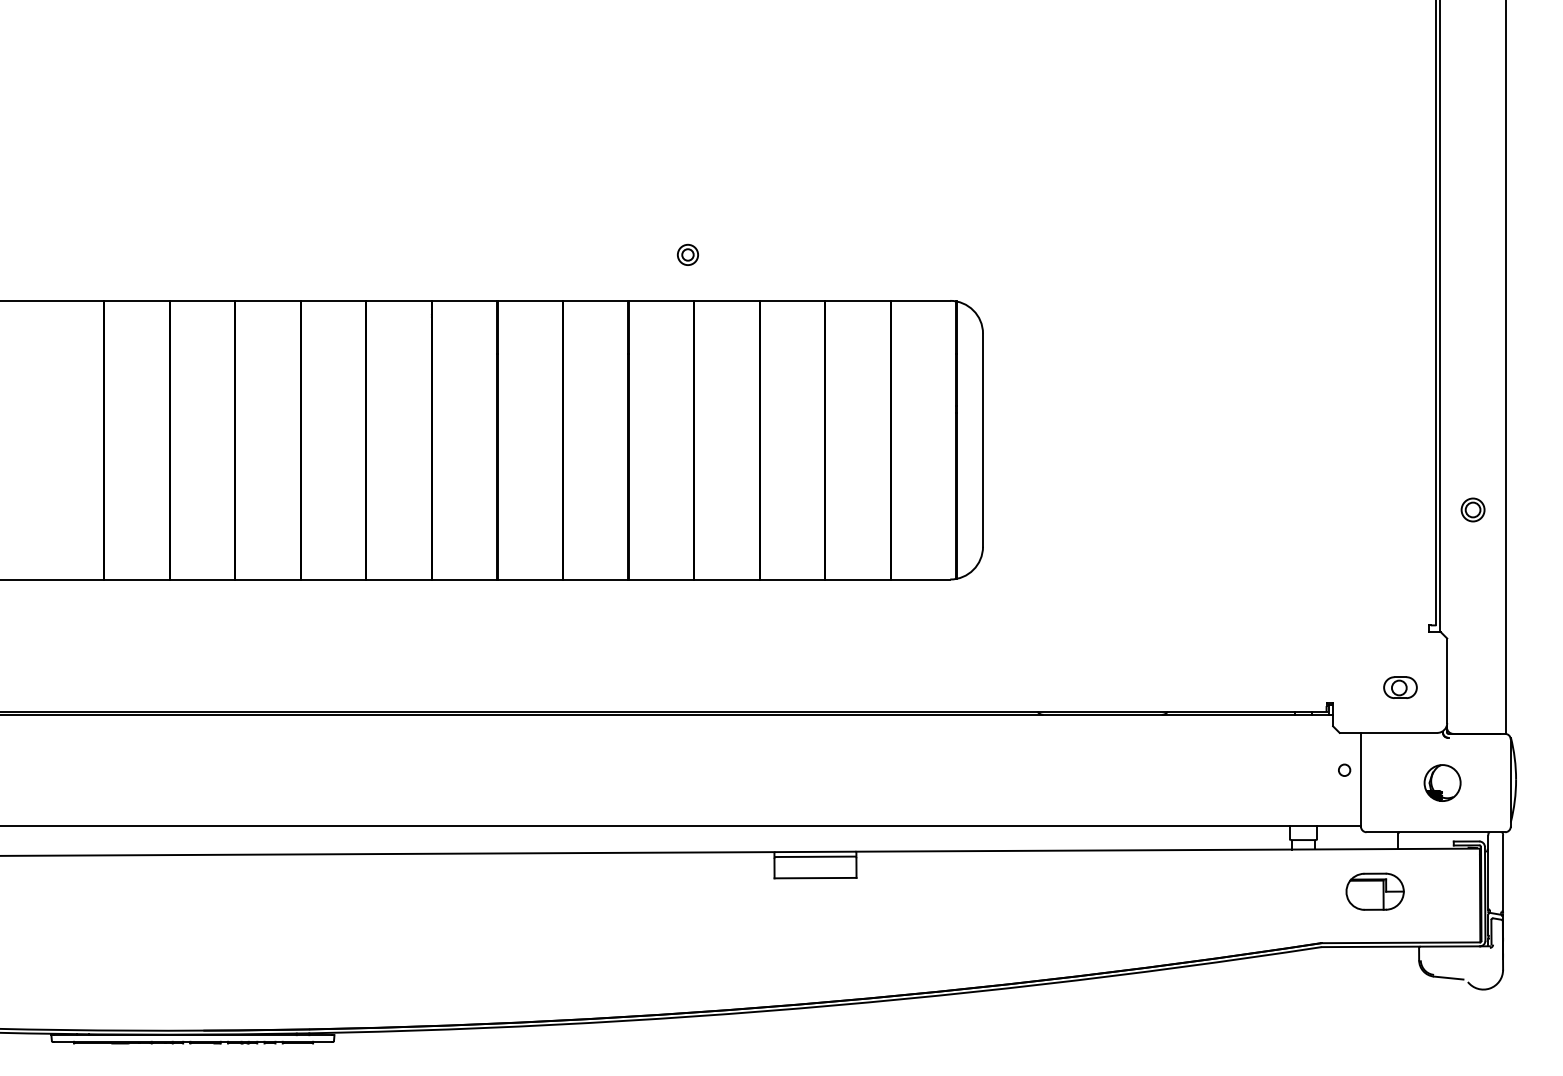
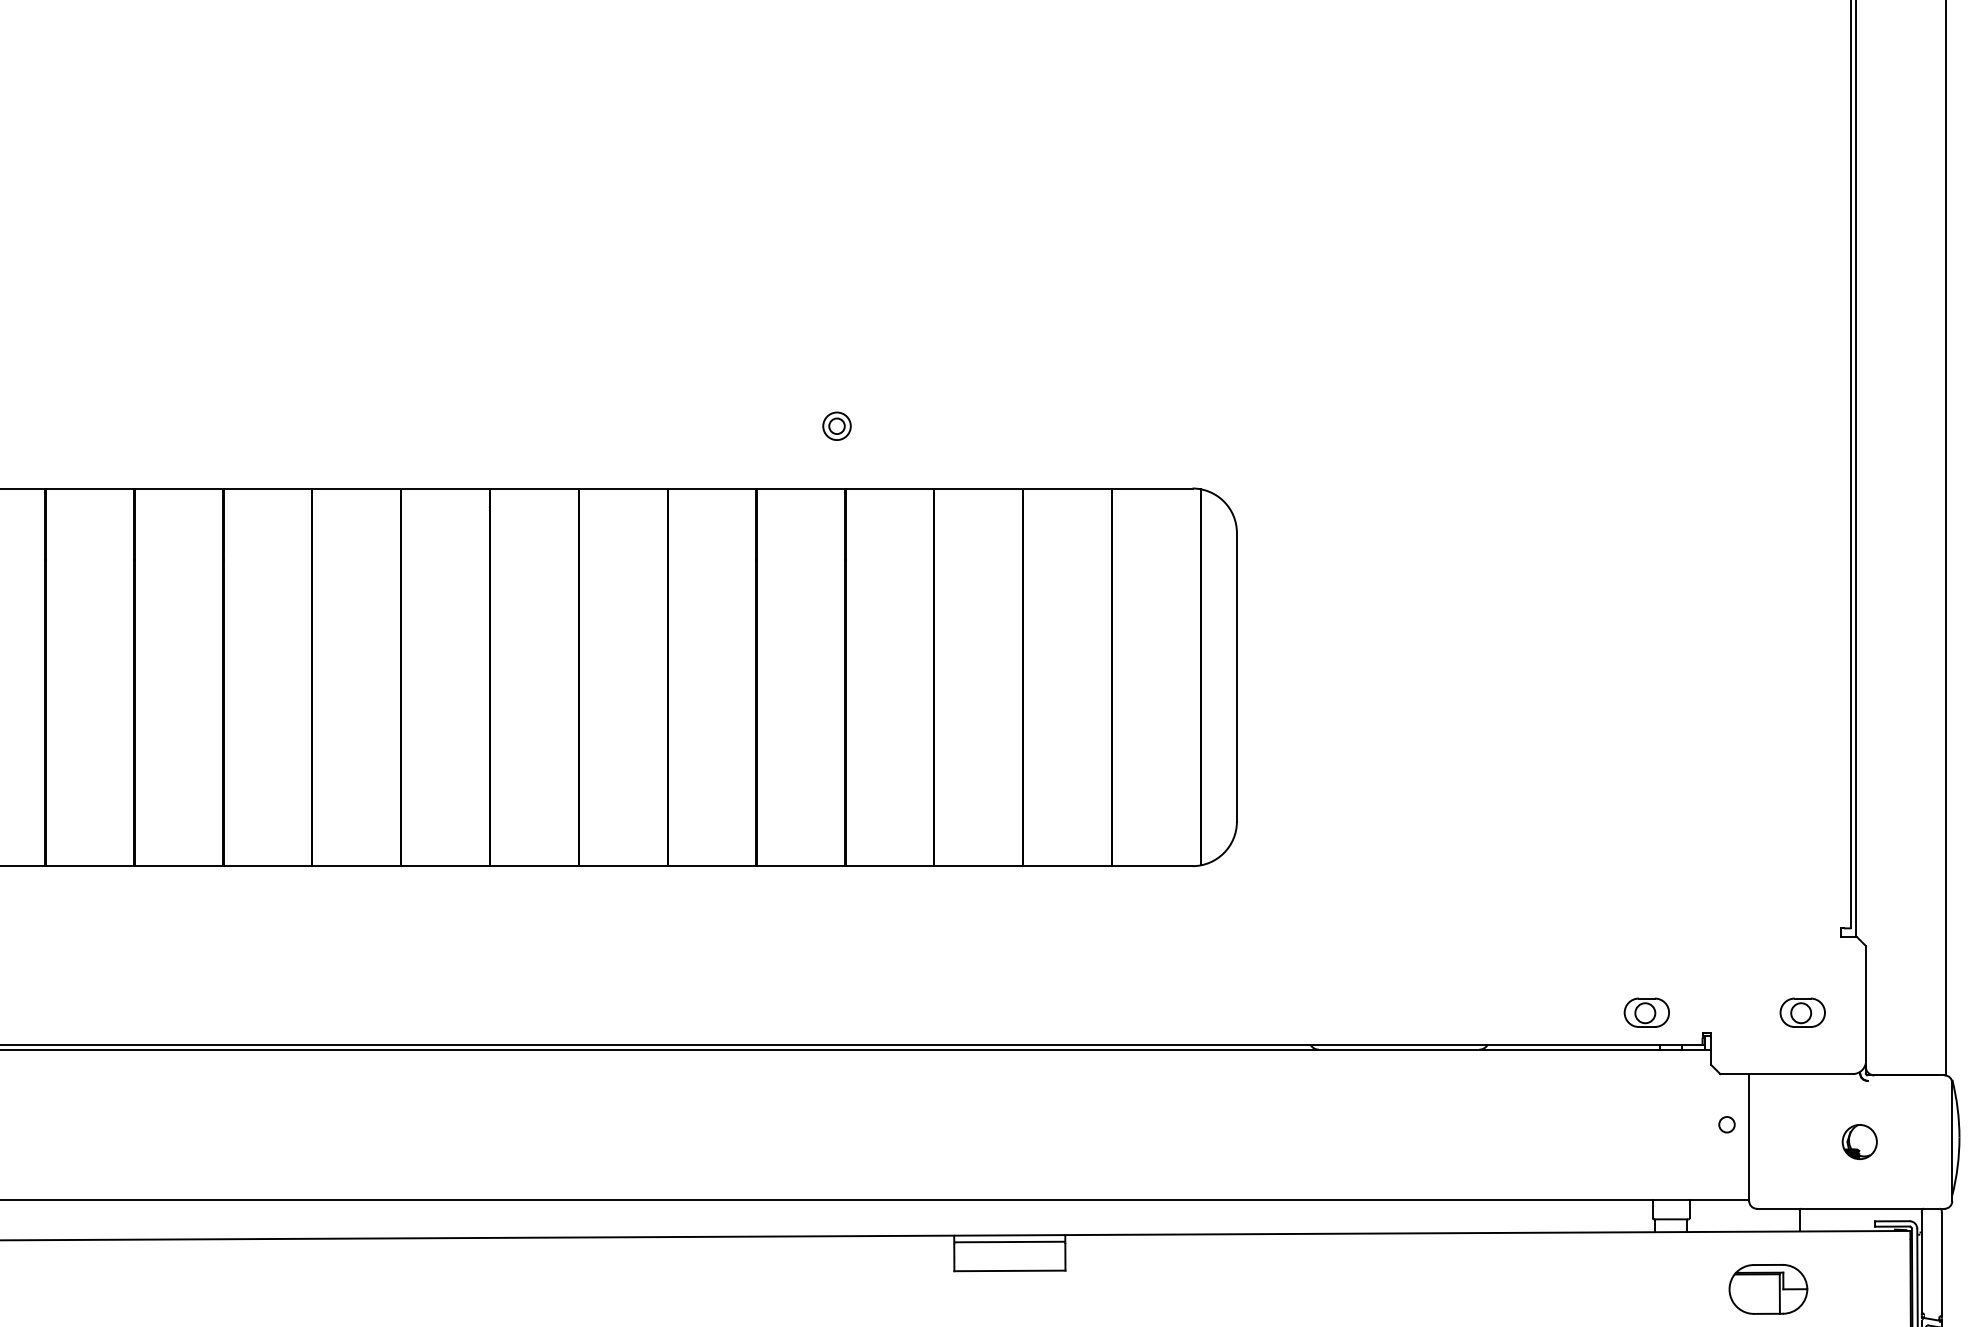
part: (1472, 509) -> (1900, 771), removed
part: (1285, 687) -> (1646, 1012), added
part: (1442, 782) -> (1859, 1141), size x0.7

